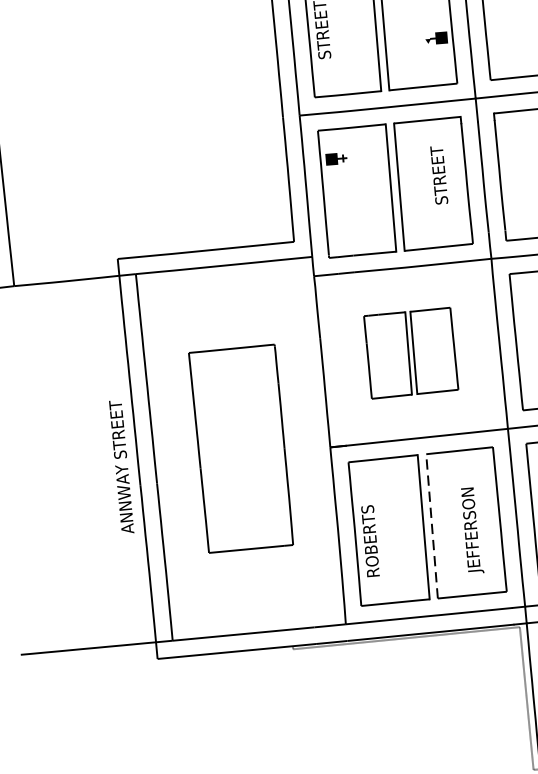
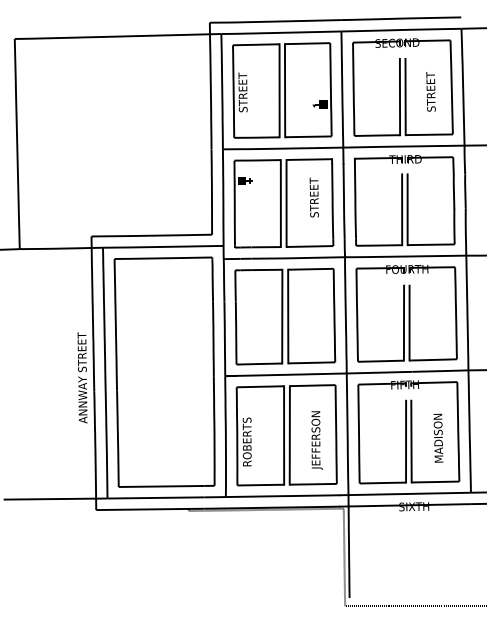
part: (411, 352) -> (285, 316), size x1.67
part: (240, 447) -> (164, 371), size x1.67
line: (431, 525) -> (289, 434), dashed -> solid

